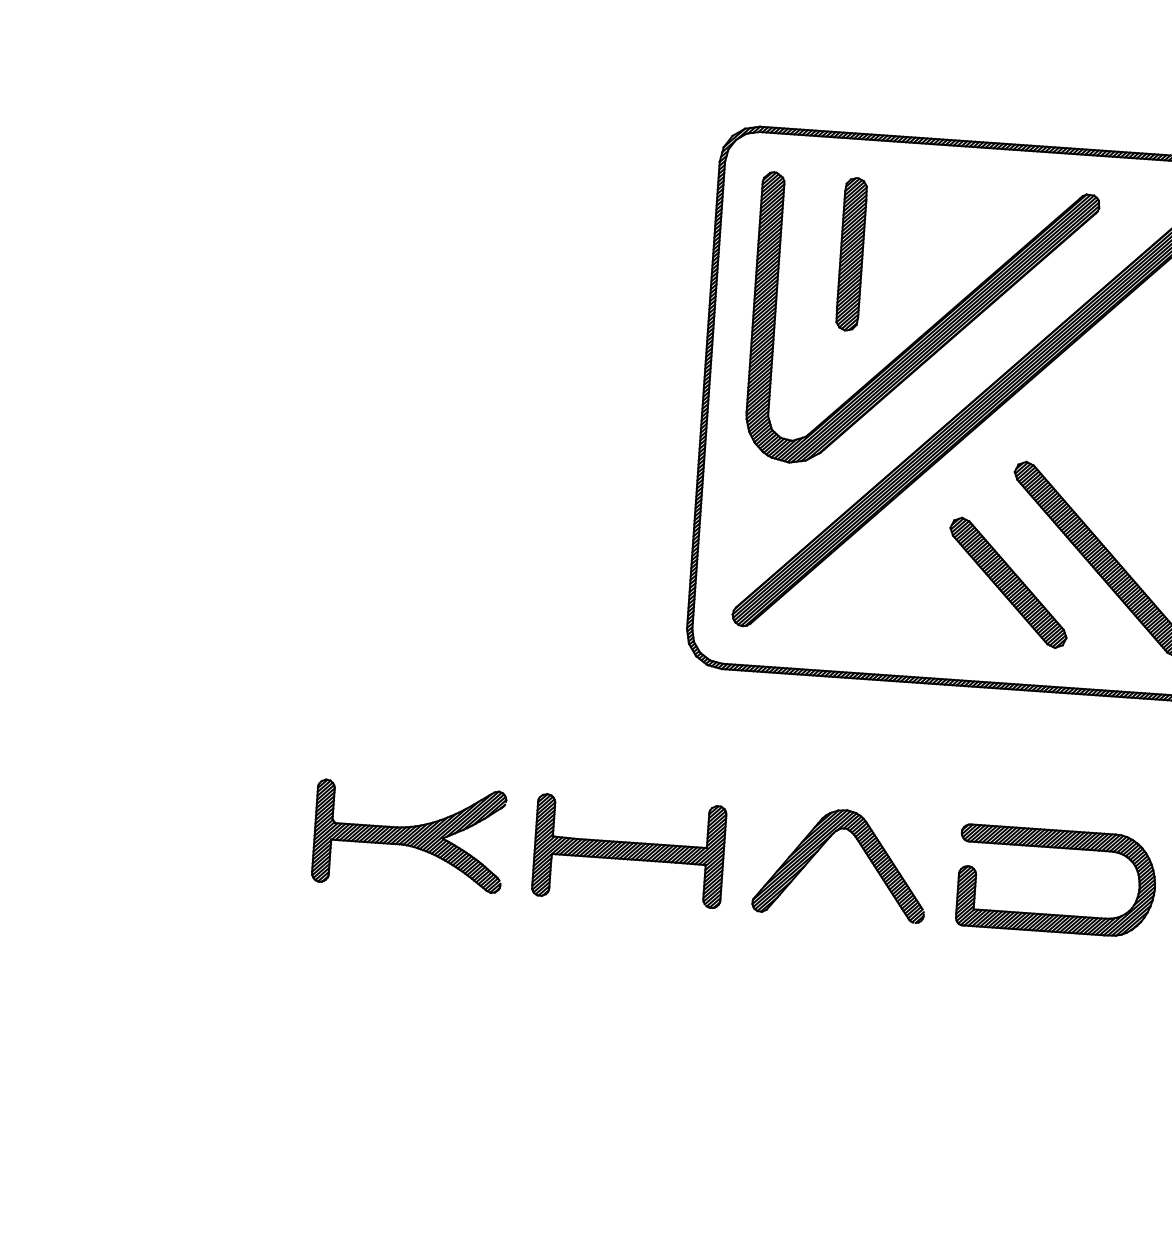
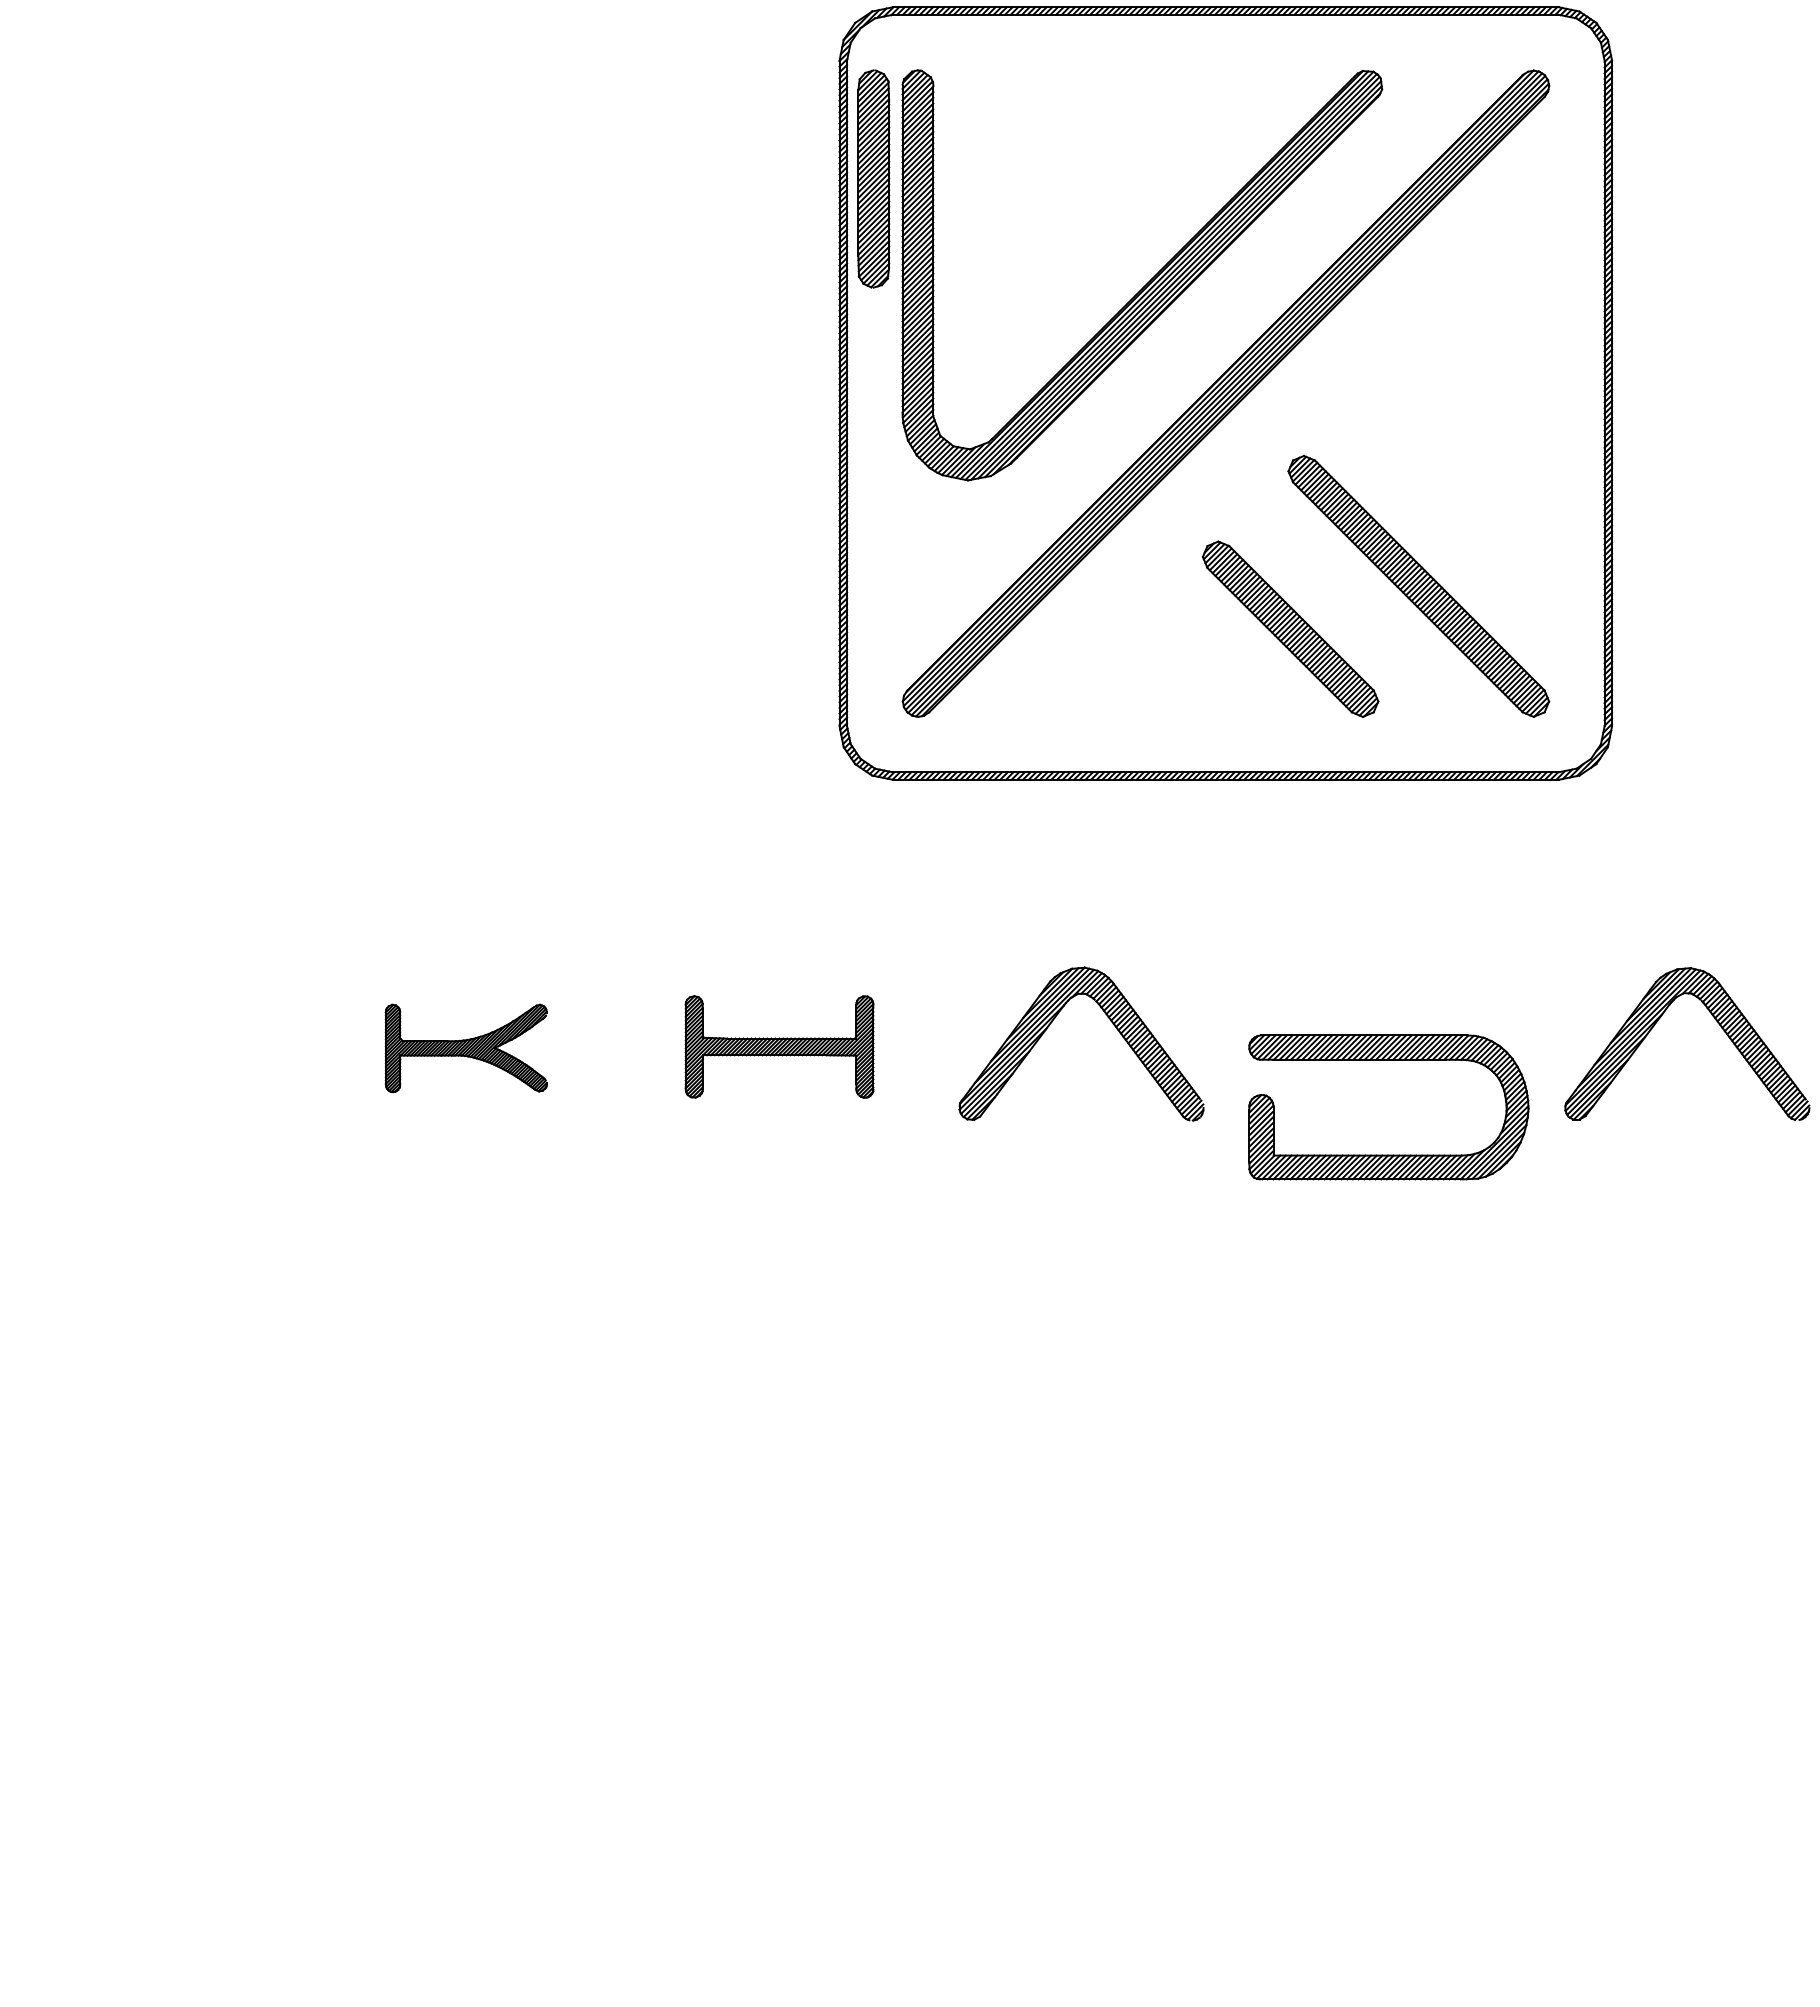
part: (851, 253) -> (873, 178), moved
part: (409, 836) -> (466, 1048), size x0.6
part: (1058, 848) -> (1388, 1060), moved
part: (629, 850) -> (779, 1046), size x0.7

